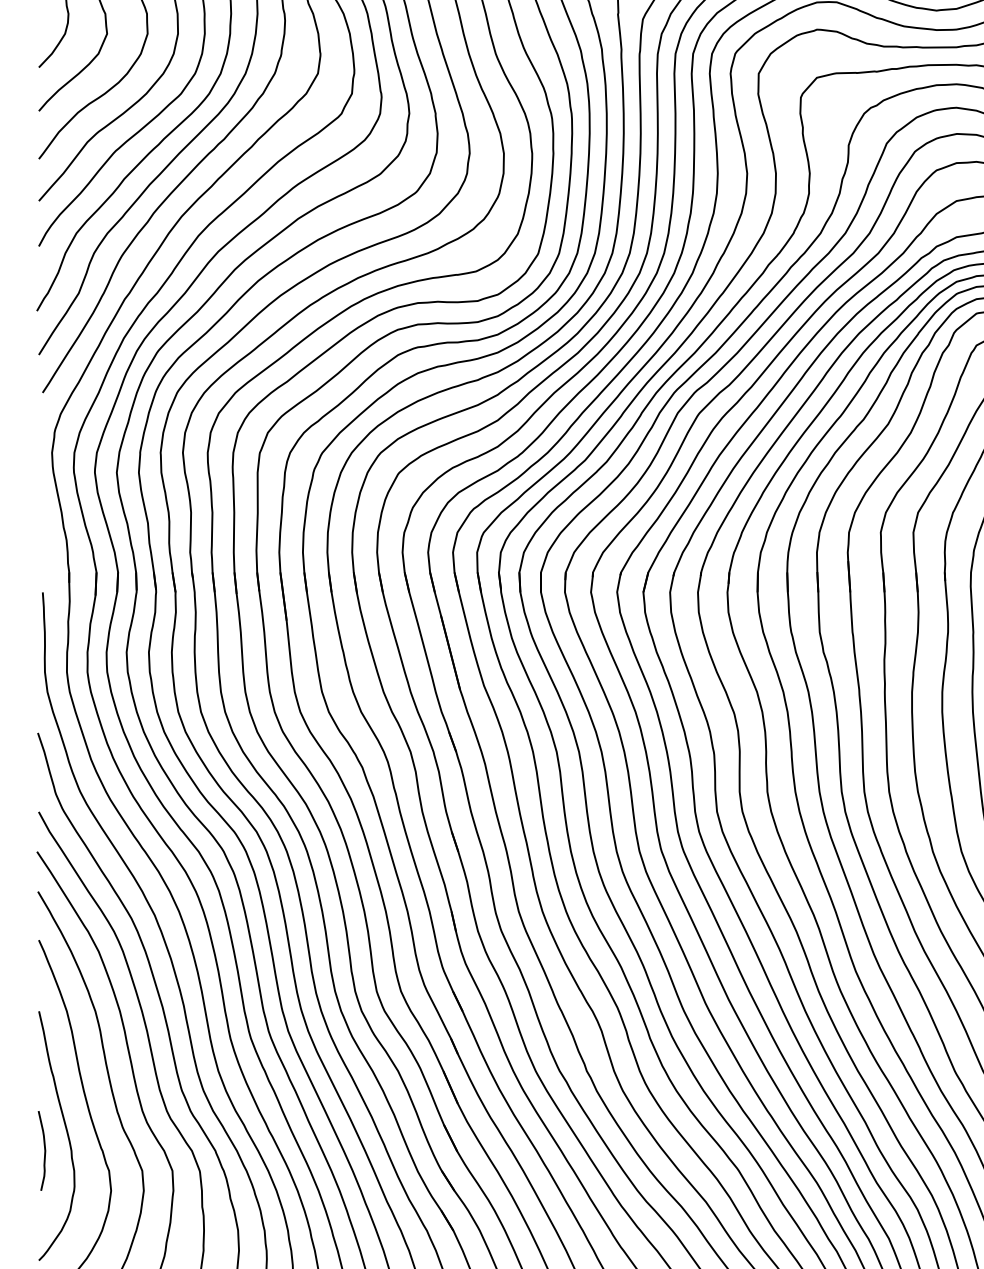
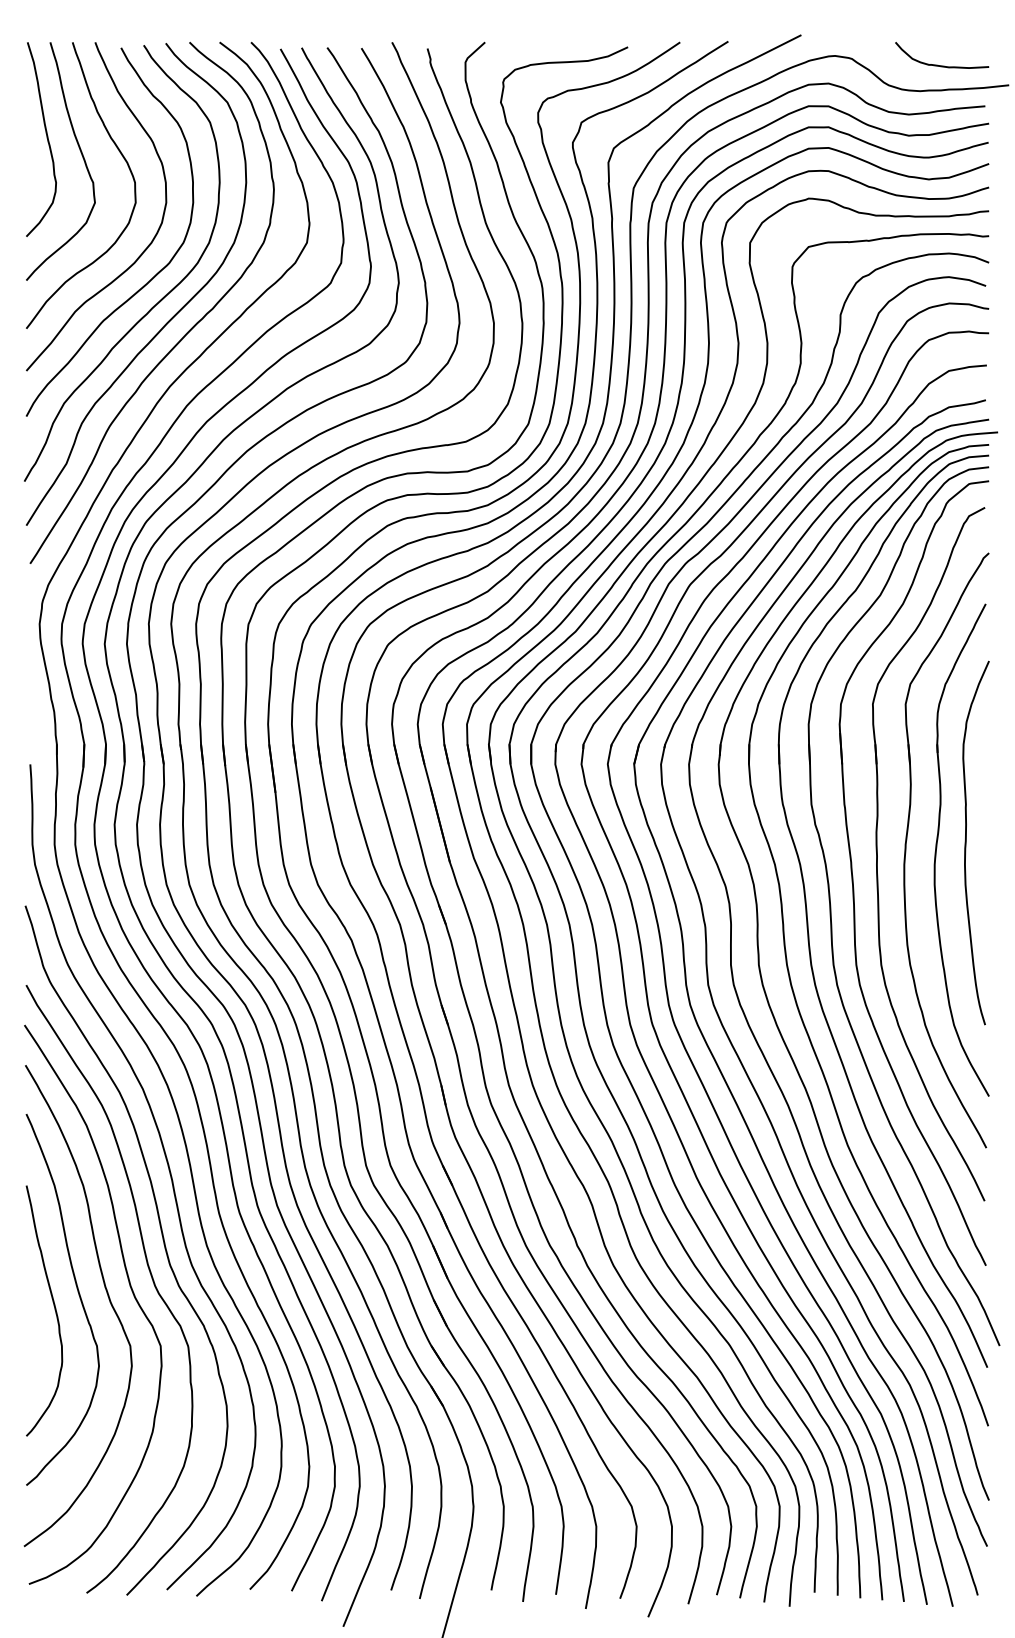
curve: (43, 1150) -> (31, 1325), removed

